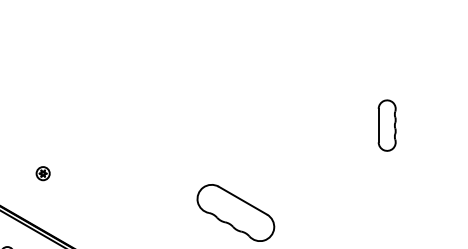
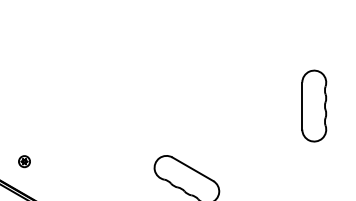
part: (387, 125) -> (314, 105), size x1.67
part: (42, 173) -> (23, 161), moved

